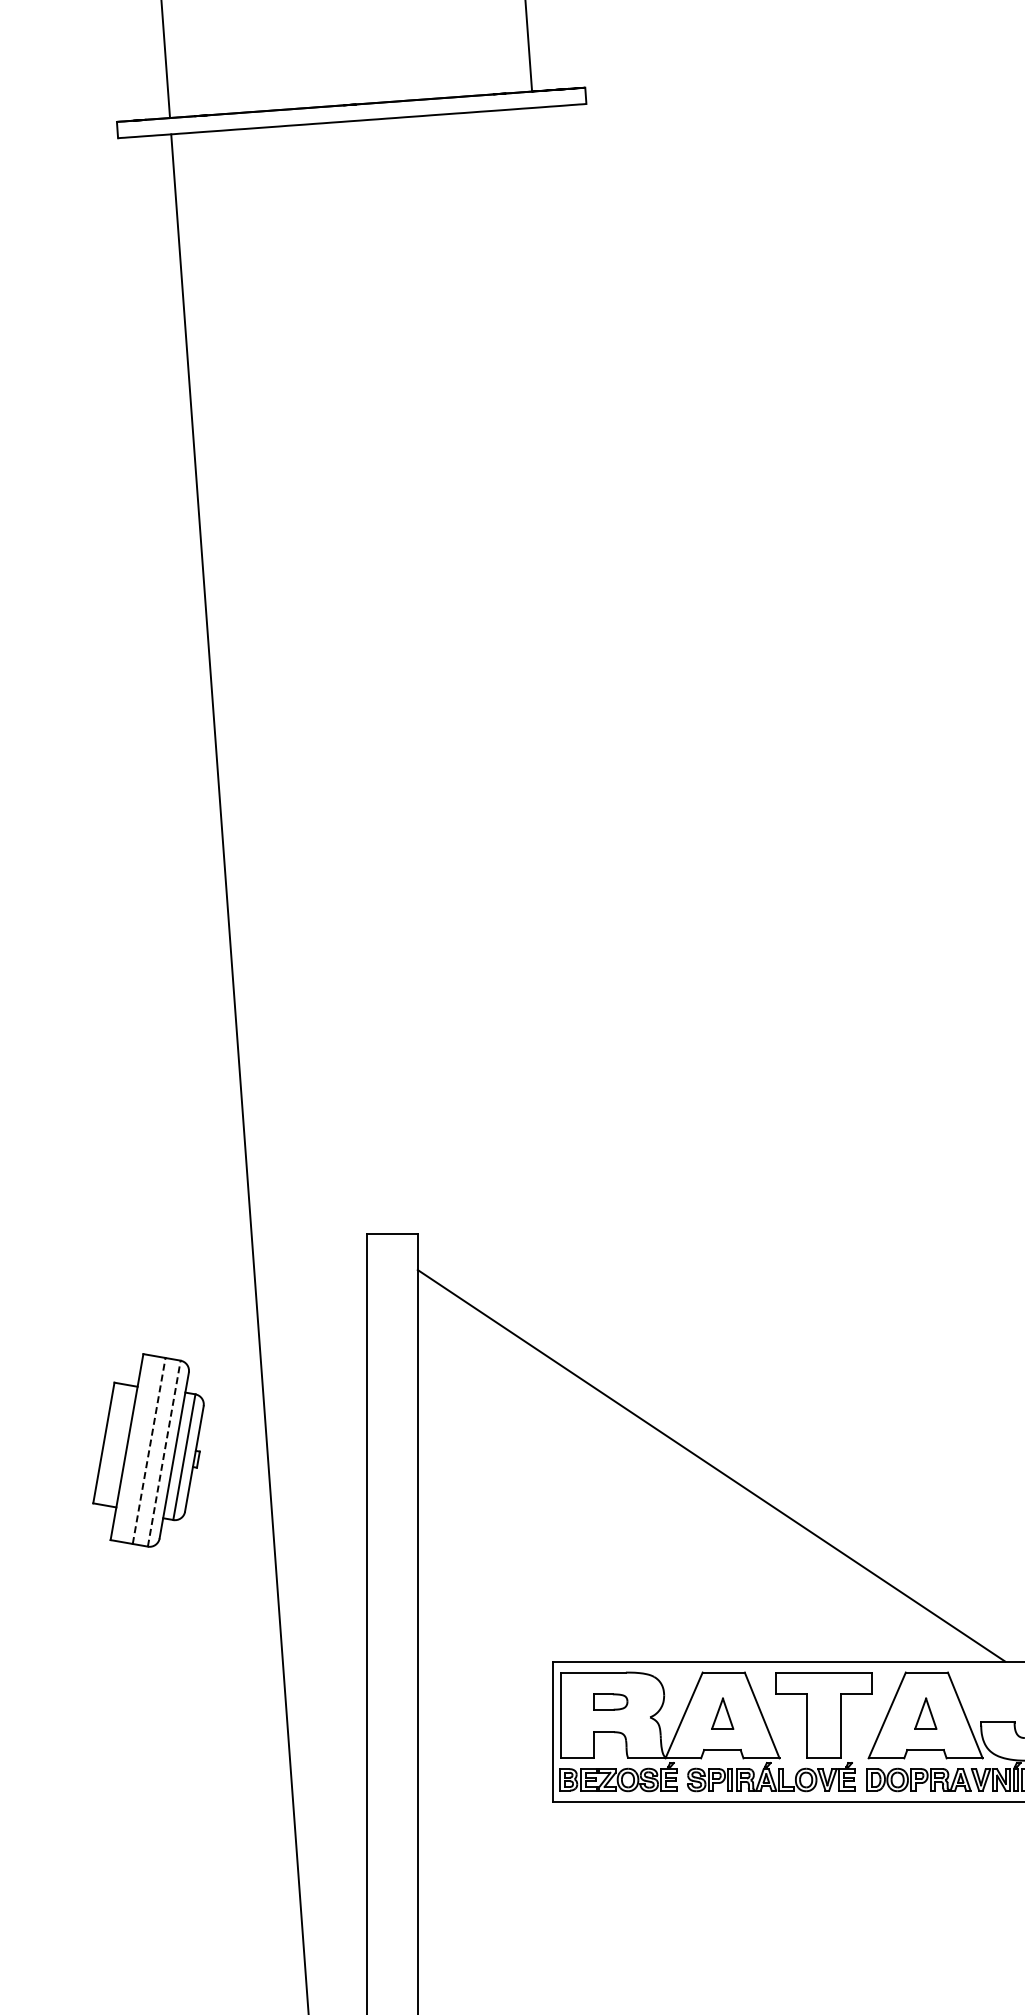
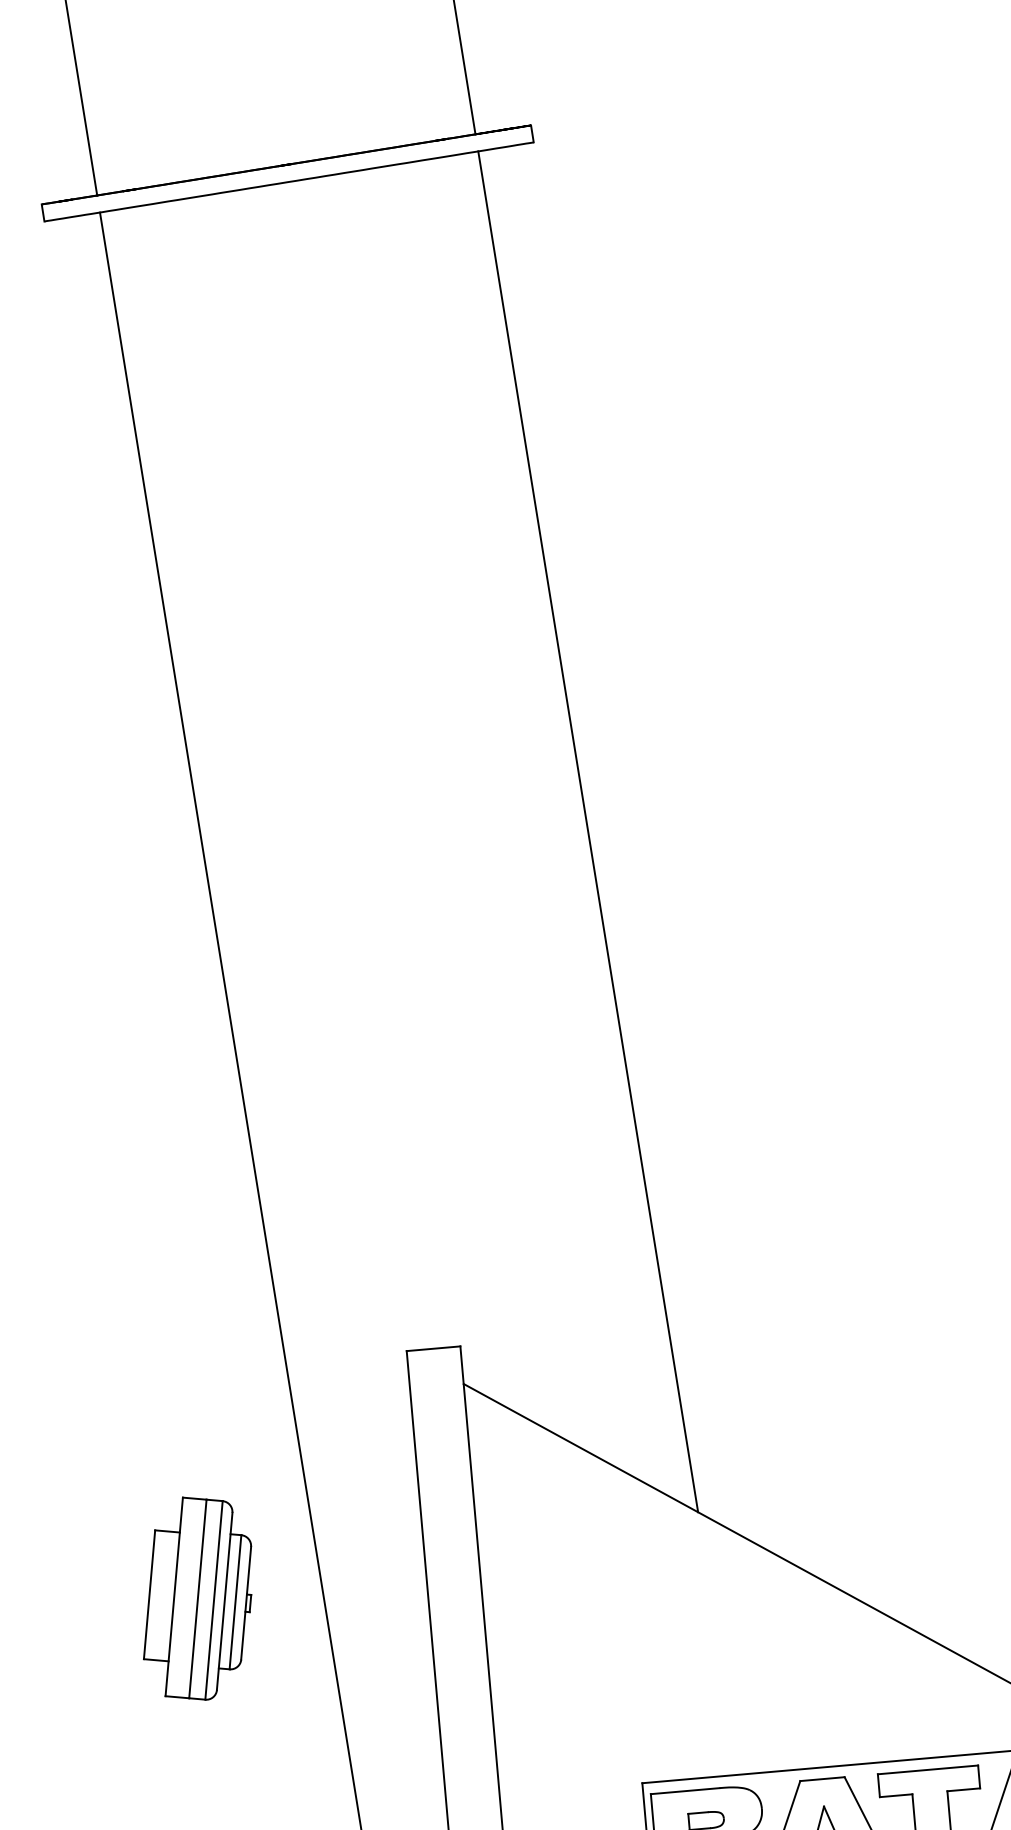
line: (580, 758) -> (587, 831), added
line: (149, 1450) -> (198, 1598), dashed -> solid
line: (164, 1453) -> (214, 1600), dashed -> solid

